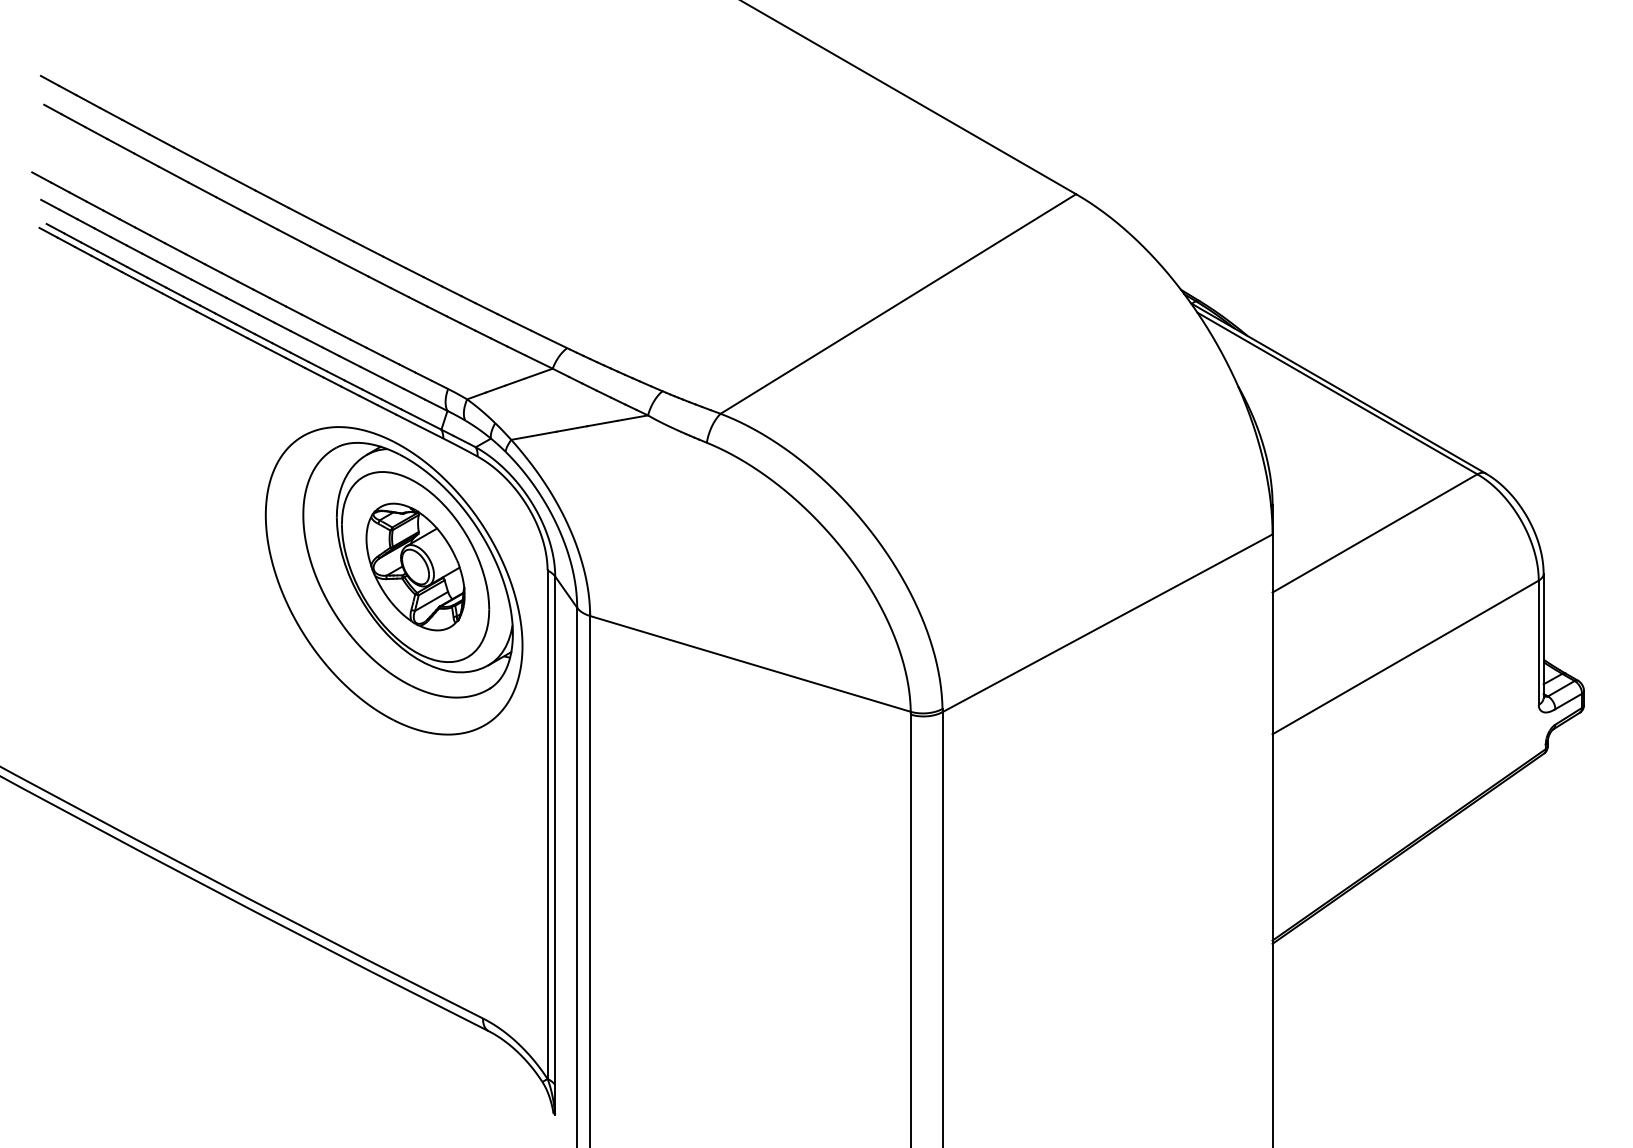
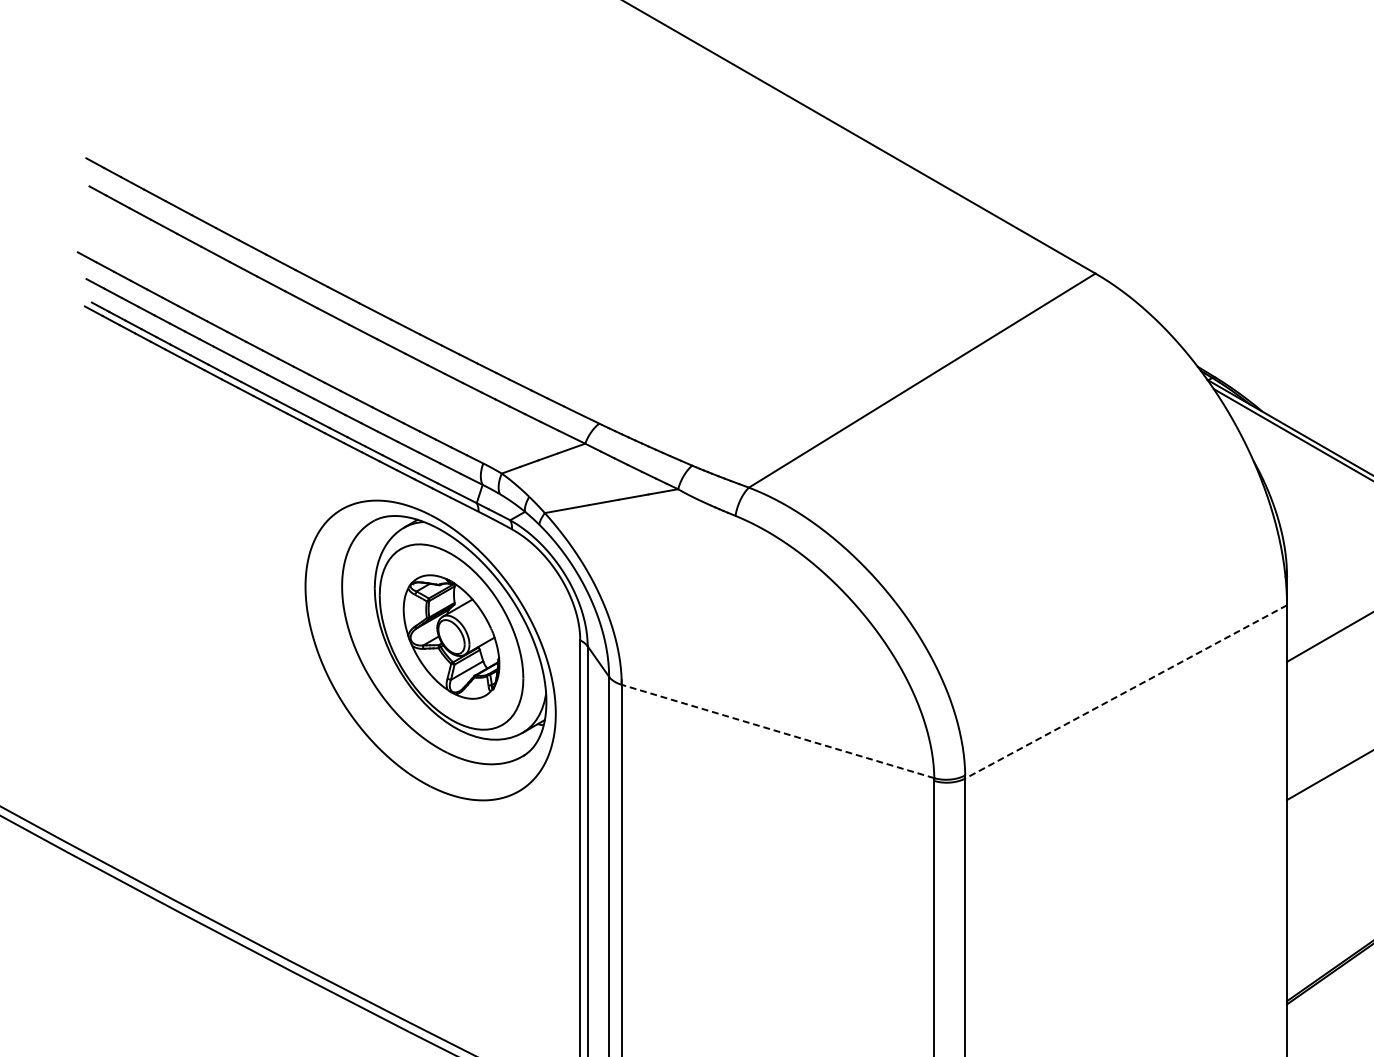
line: (1107, 623) -> (1126, 692), solid -> dashed
line: (750, 663) -> (778, 731), solid -> dashed

